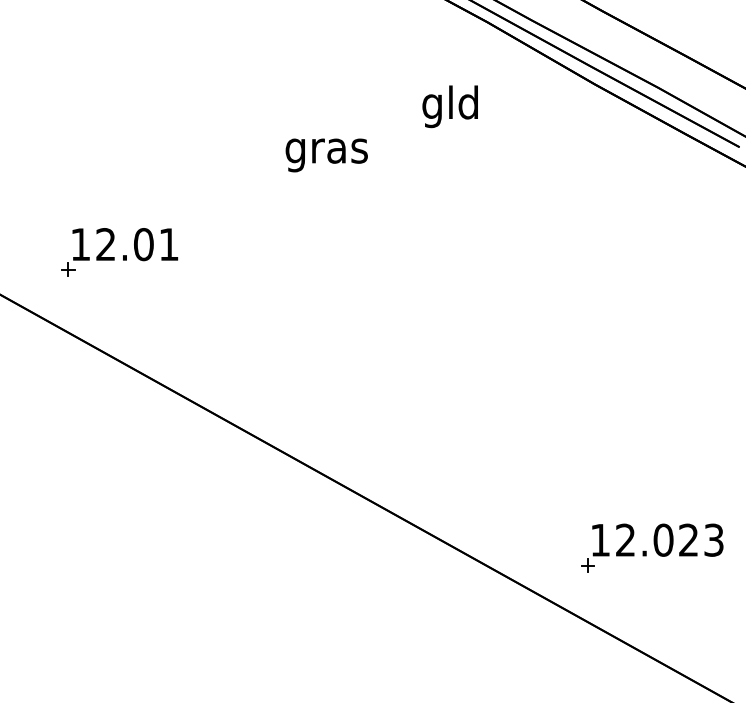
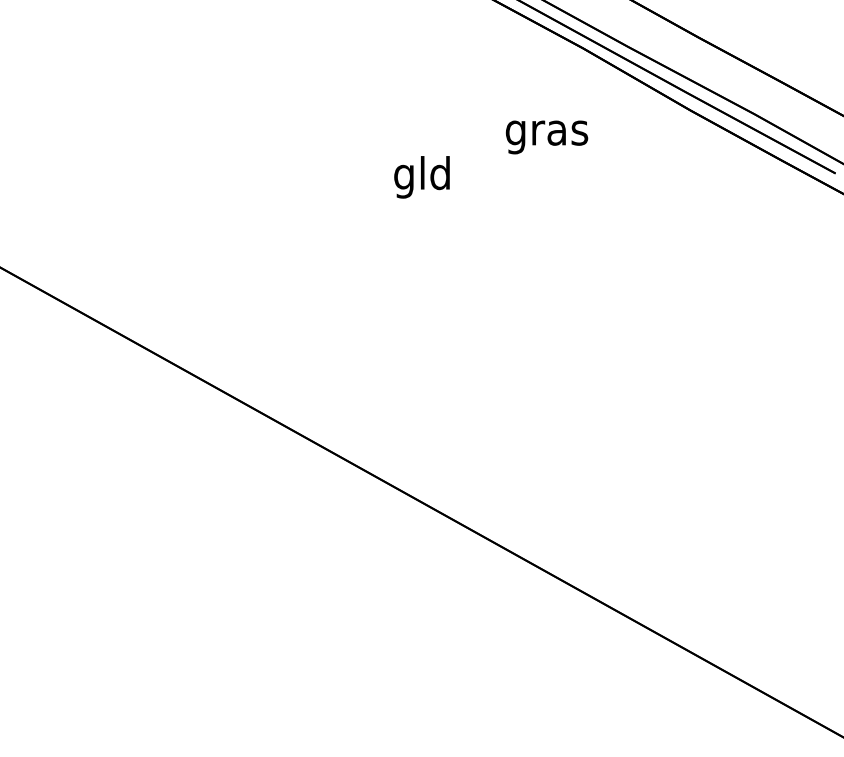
text: (450, 106) -> (546, 132), gld -> gras
text: (326, 151) -> (422, 177), gras -> gld
part: (119, 252) -> (215, 278), removed
part: (651, 548) -> (747, 574), removed

